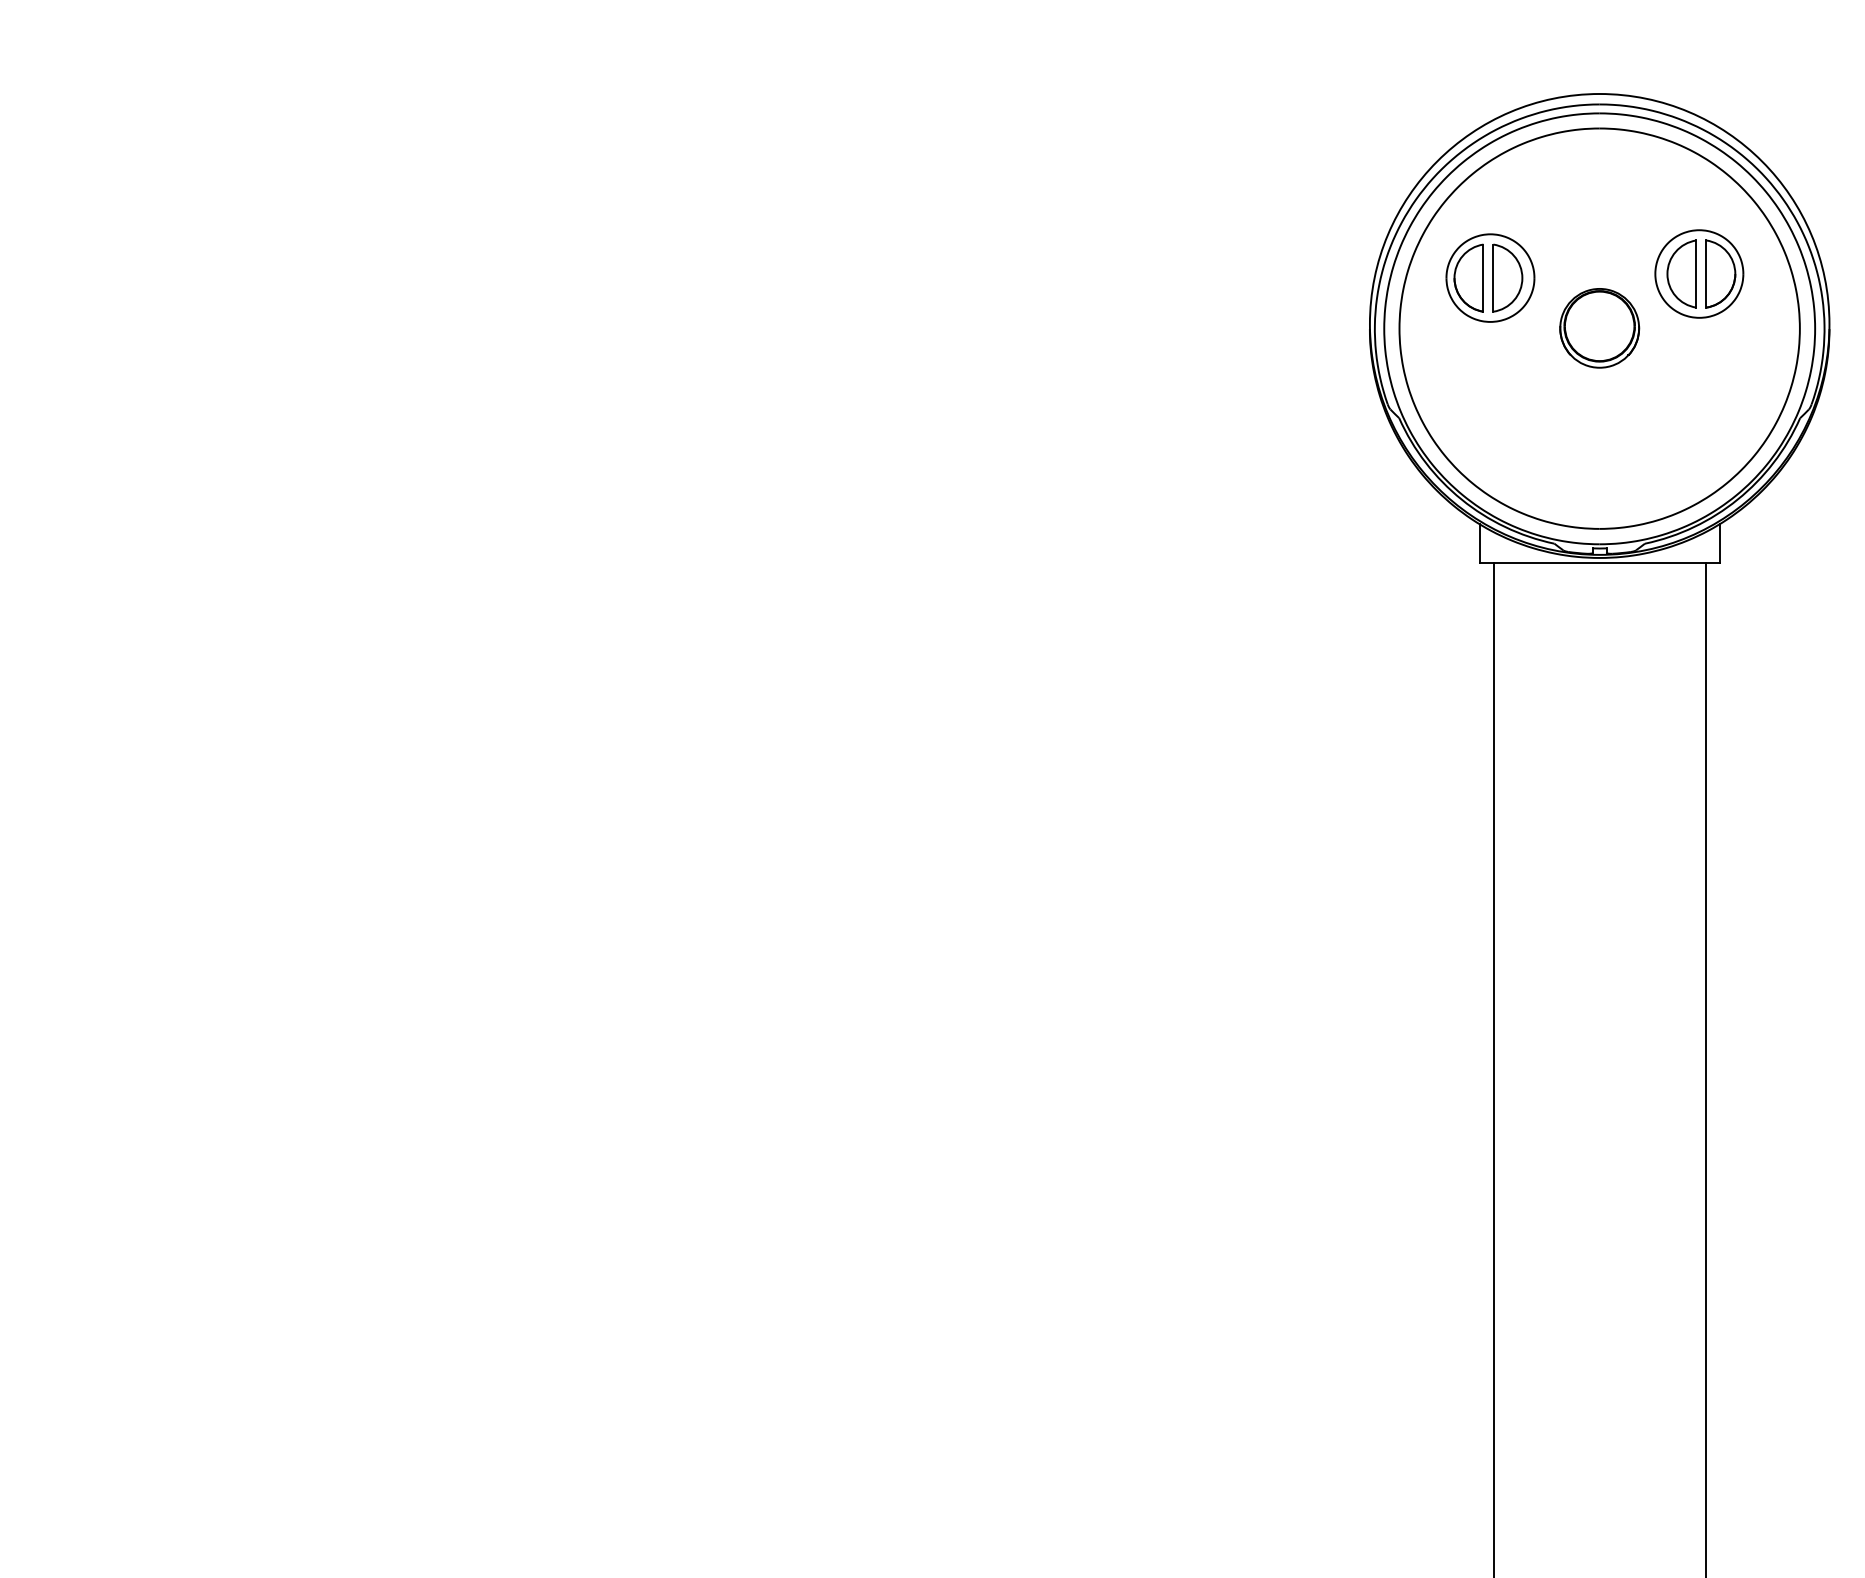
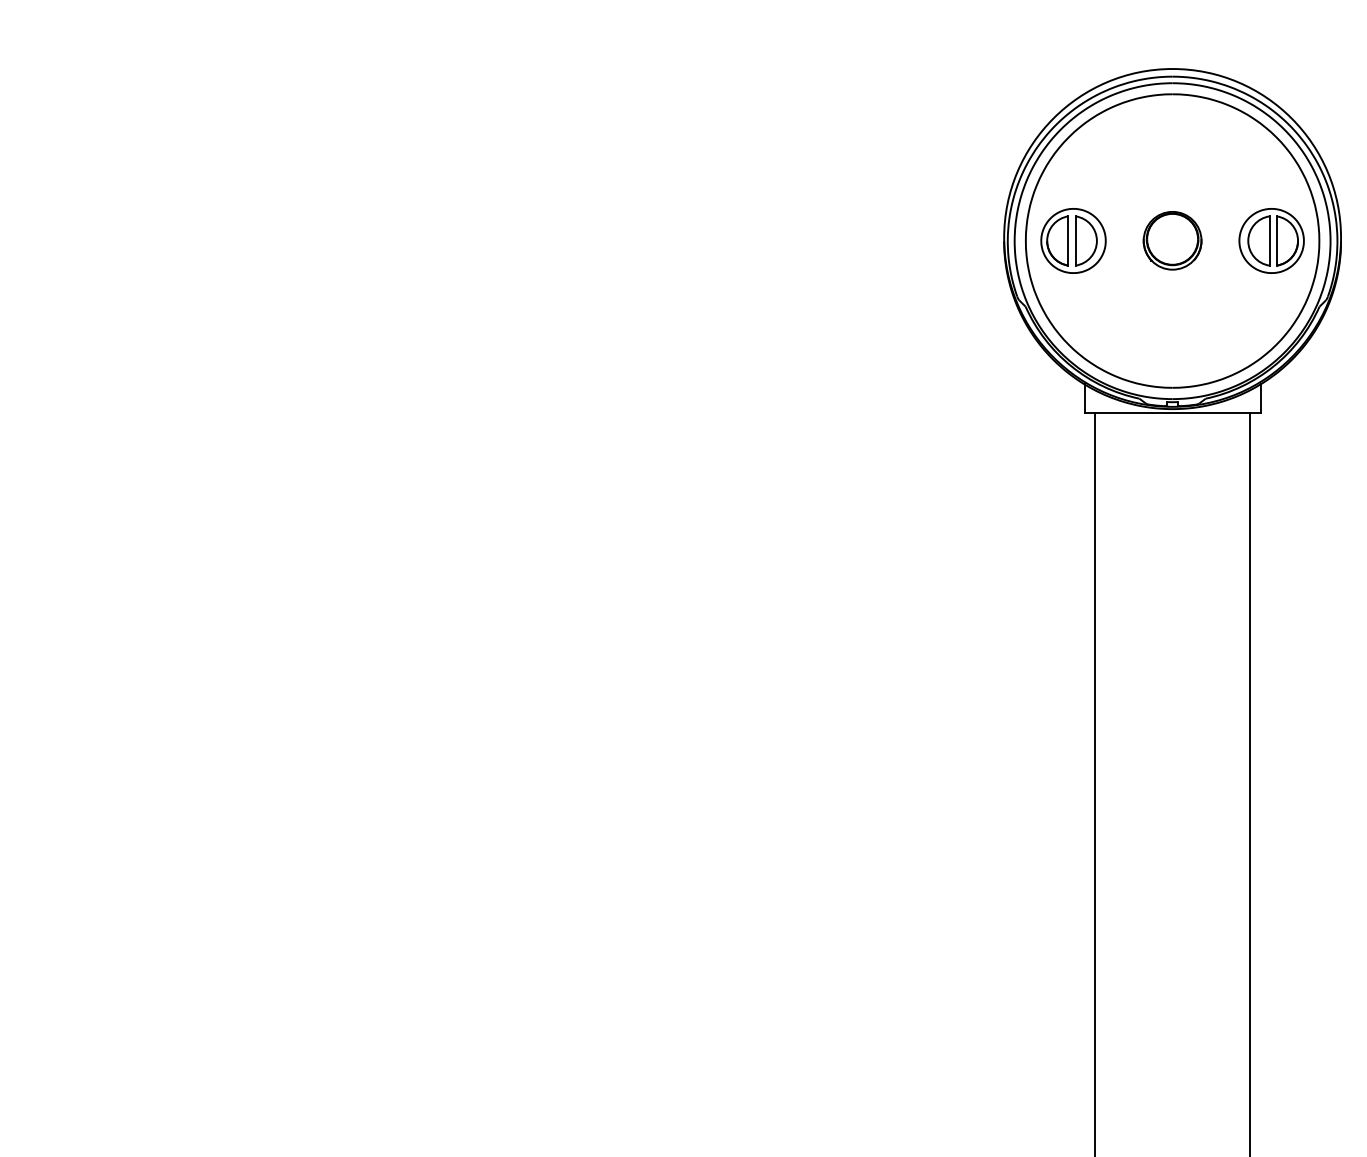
part: (1699, 273) -> (1271, 240), moved
part: (1490, 277) -> (1073, 240), moved

